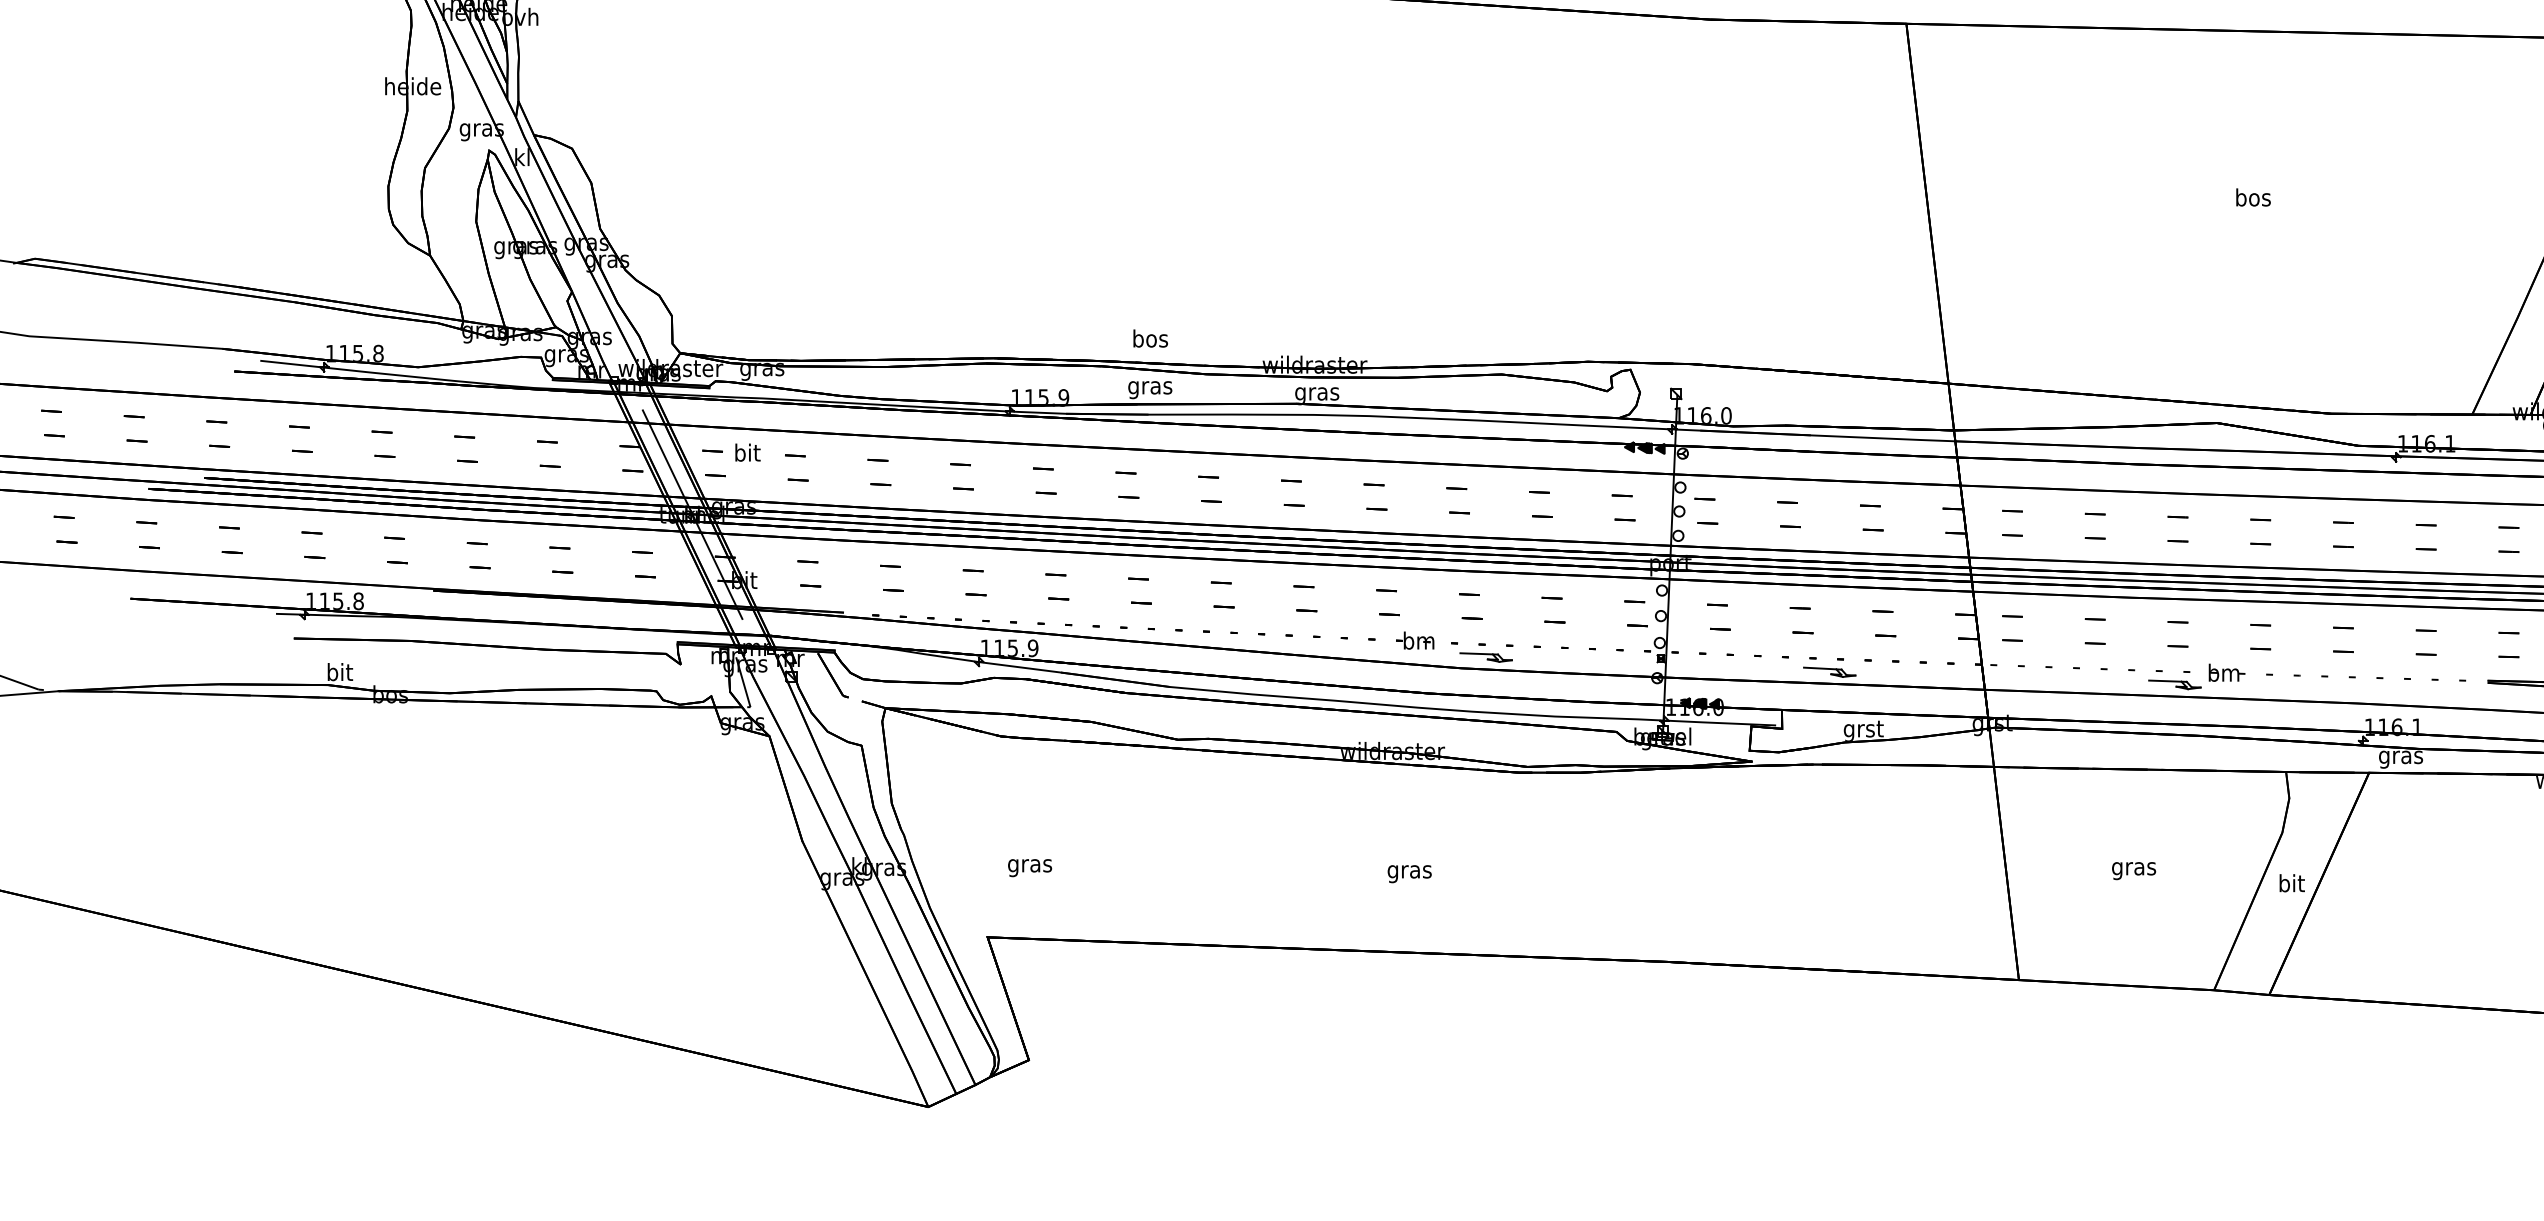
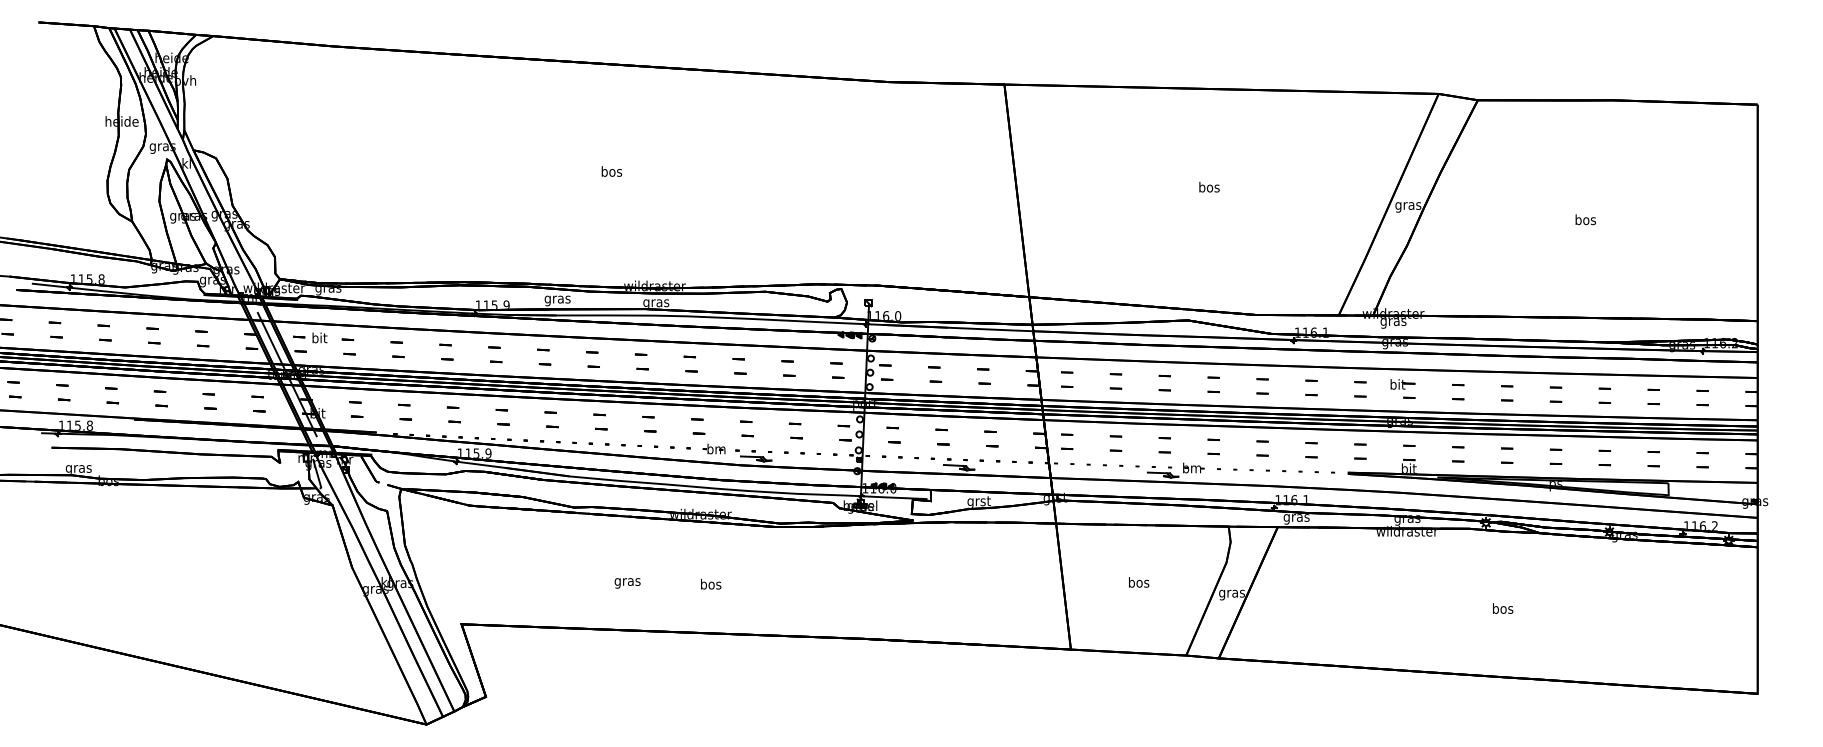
text: (1149, 338) -> (611, 171), moved
text: (339, 671) -> (78, 467), bit -> gras
text: (1029, 868) -> (627, 583), moved
text: (2133, 868) -> (1138, 583), gras -> bos
text: (1408, 871) -> (710, 585), gras -> bos
text: (2290, 885) -> (1231, 593), bit -> gras

